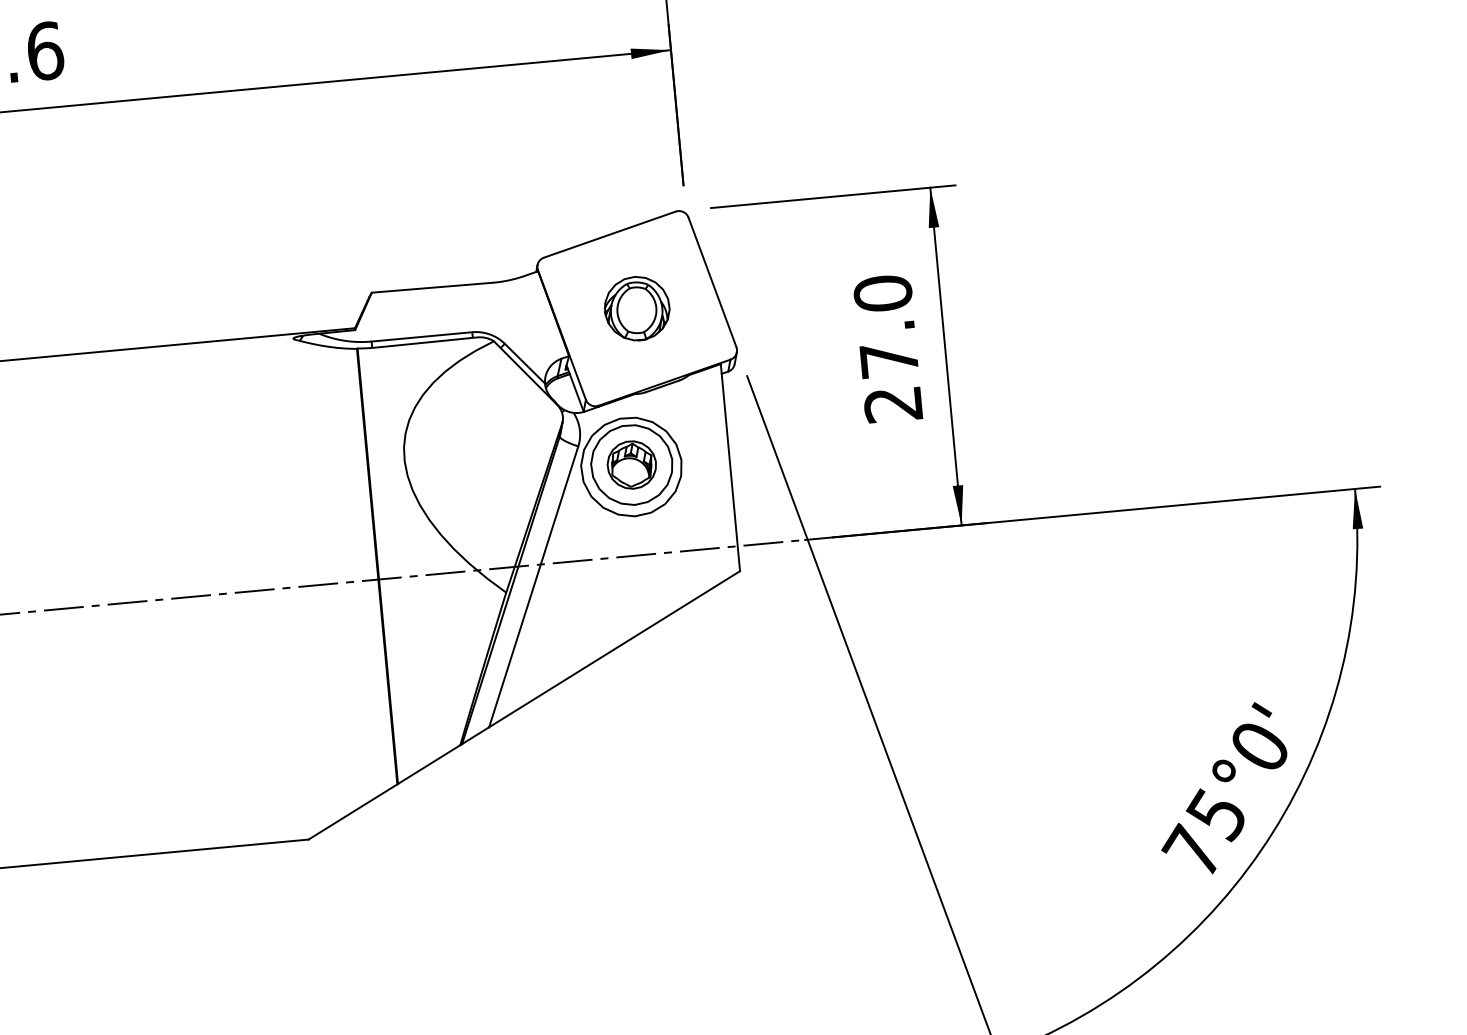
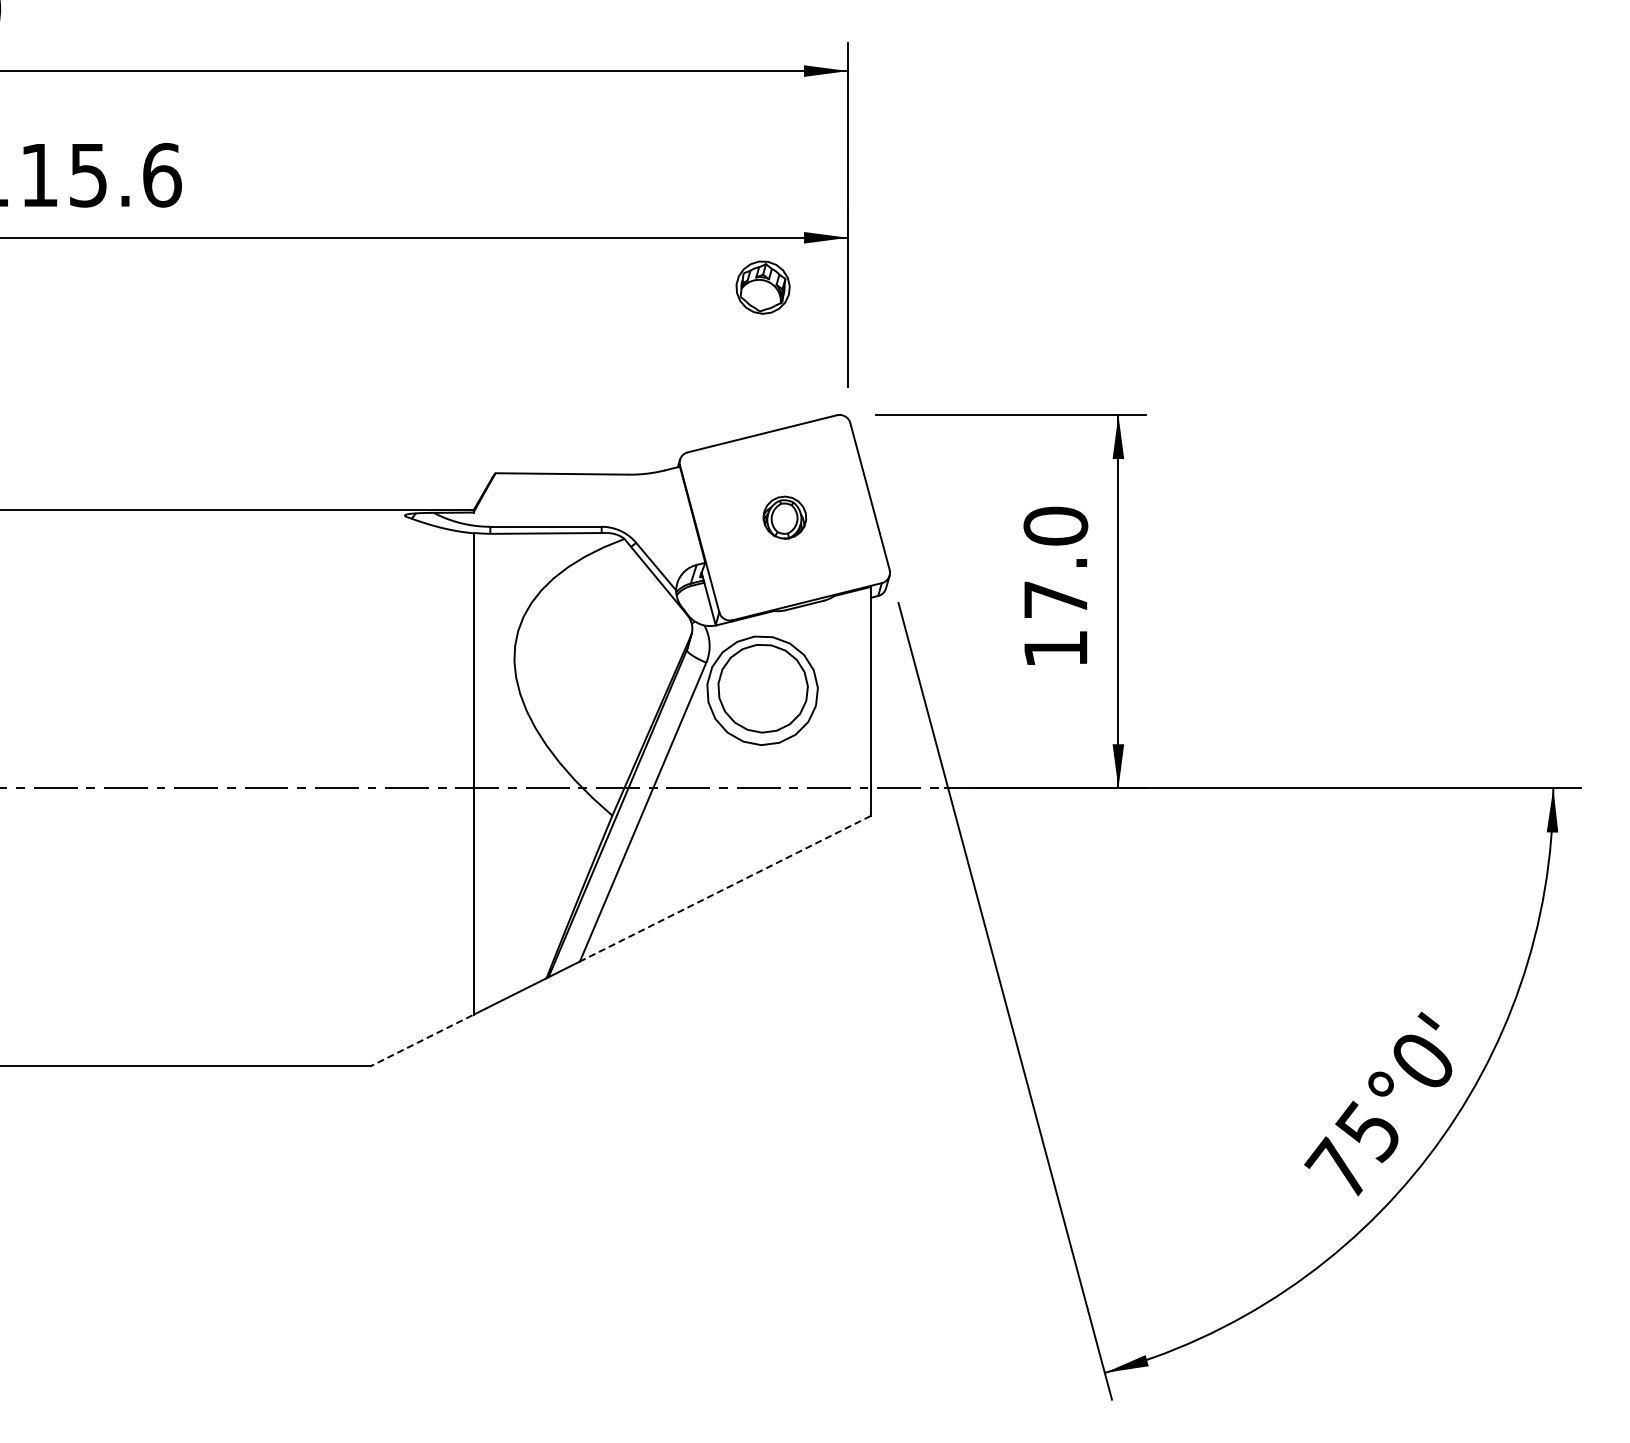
part: (636, 308) -> (784, 517), size x0.6
text: (893, 405) -> (1055, 649), 27.0 -> 17.0
part: (631, 465) -> (762, 287), moved
line: (614, 649) -> (725, 888), solid -> dashed
line: (352, 812) -> (421, 1040), solid -> dashed

